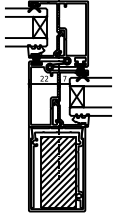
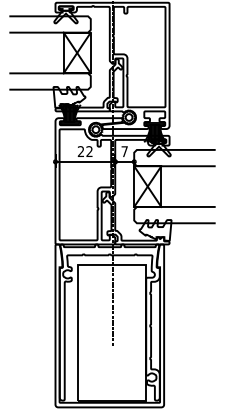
hatch: (57, 172) -> (110, 332), removed

